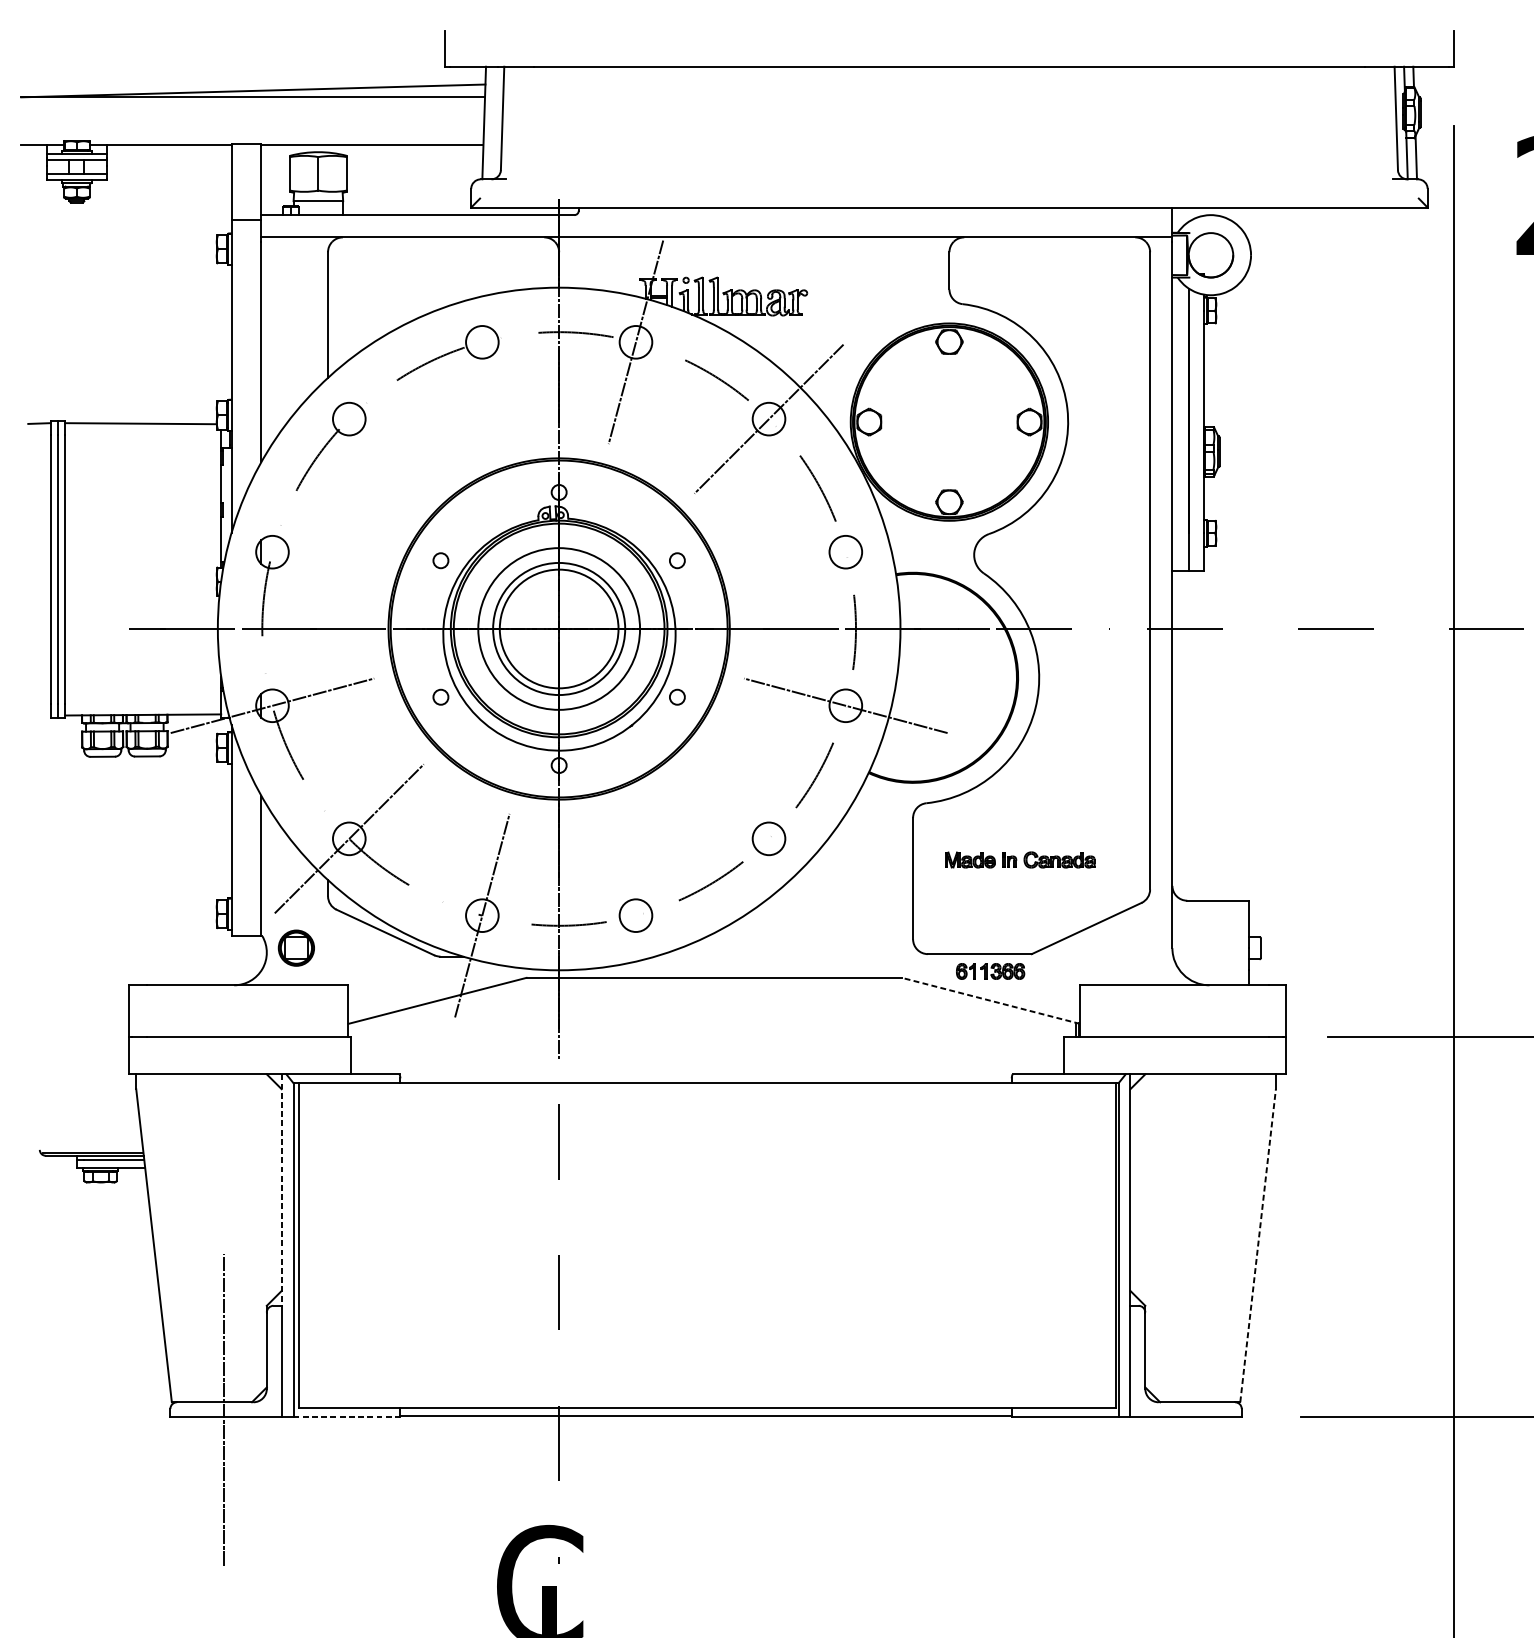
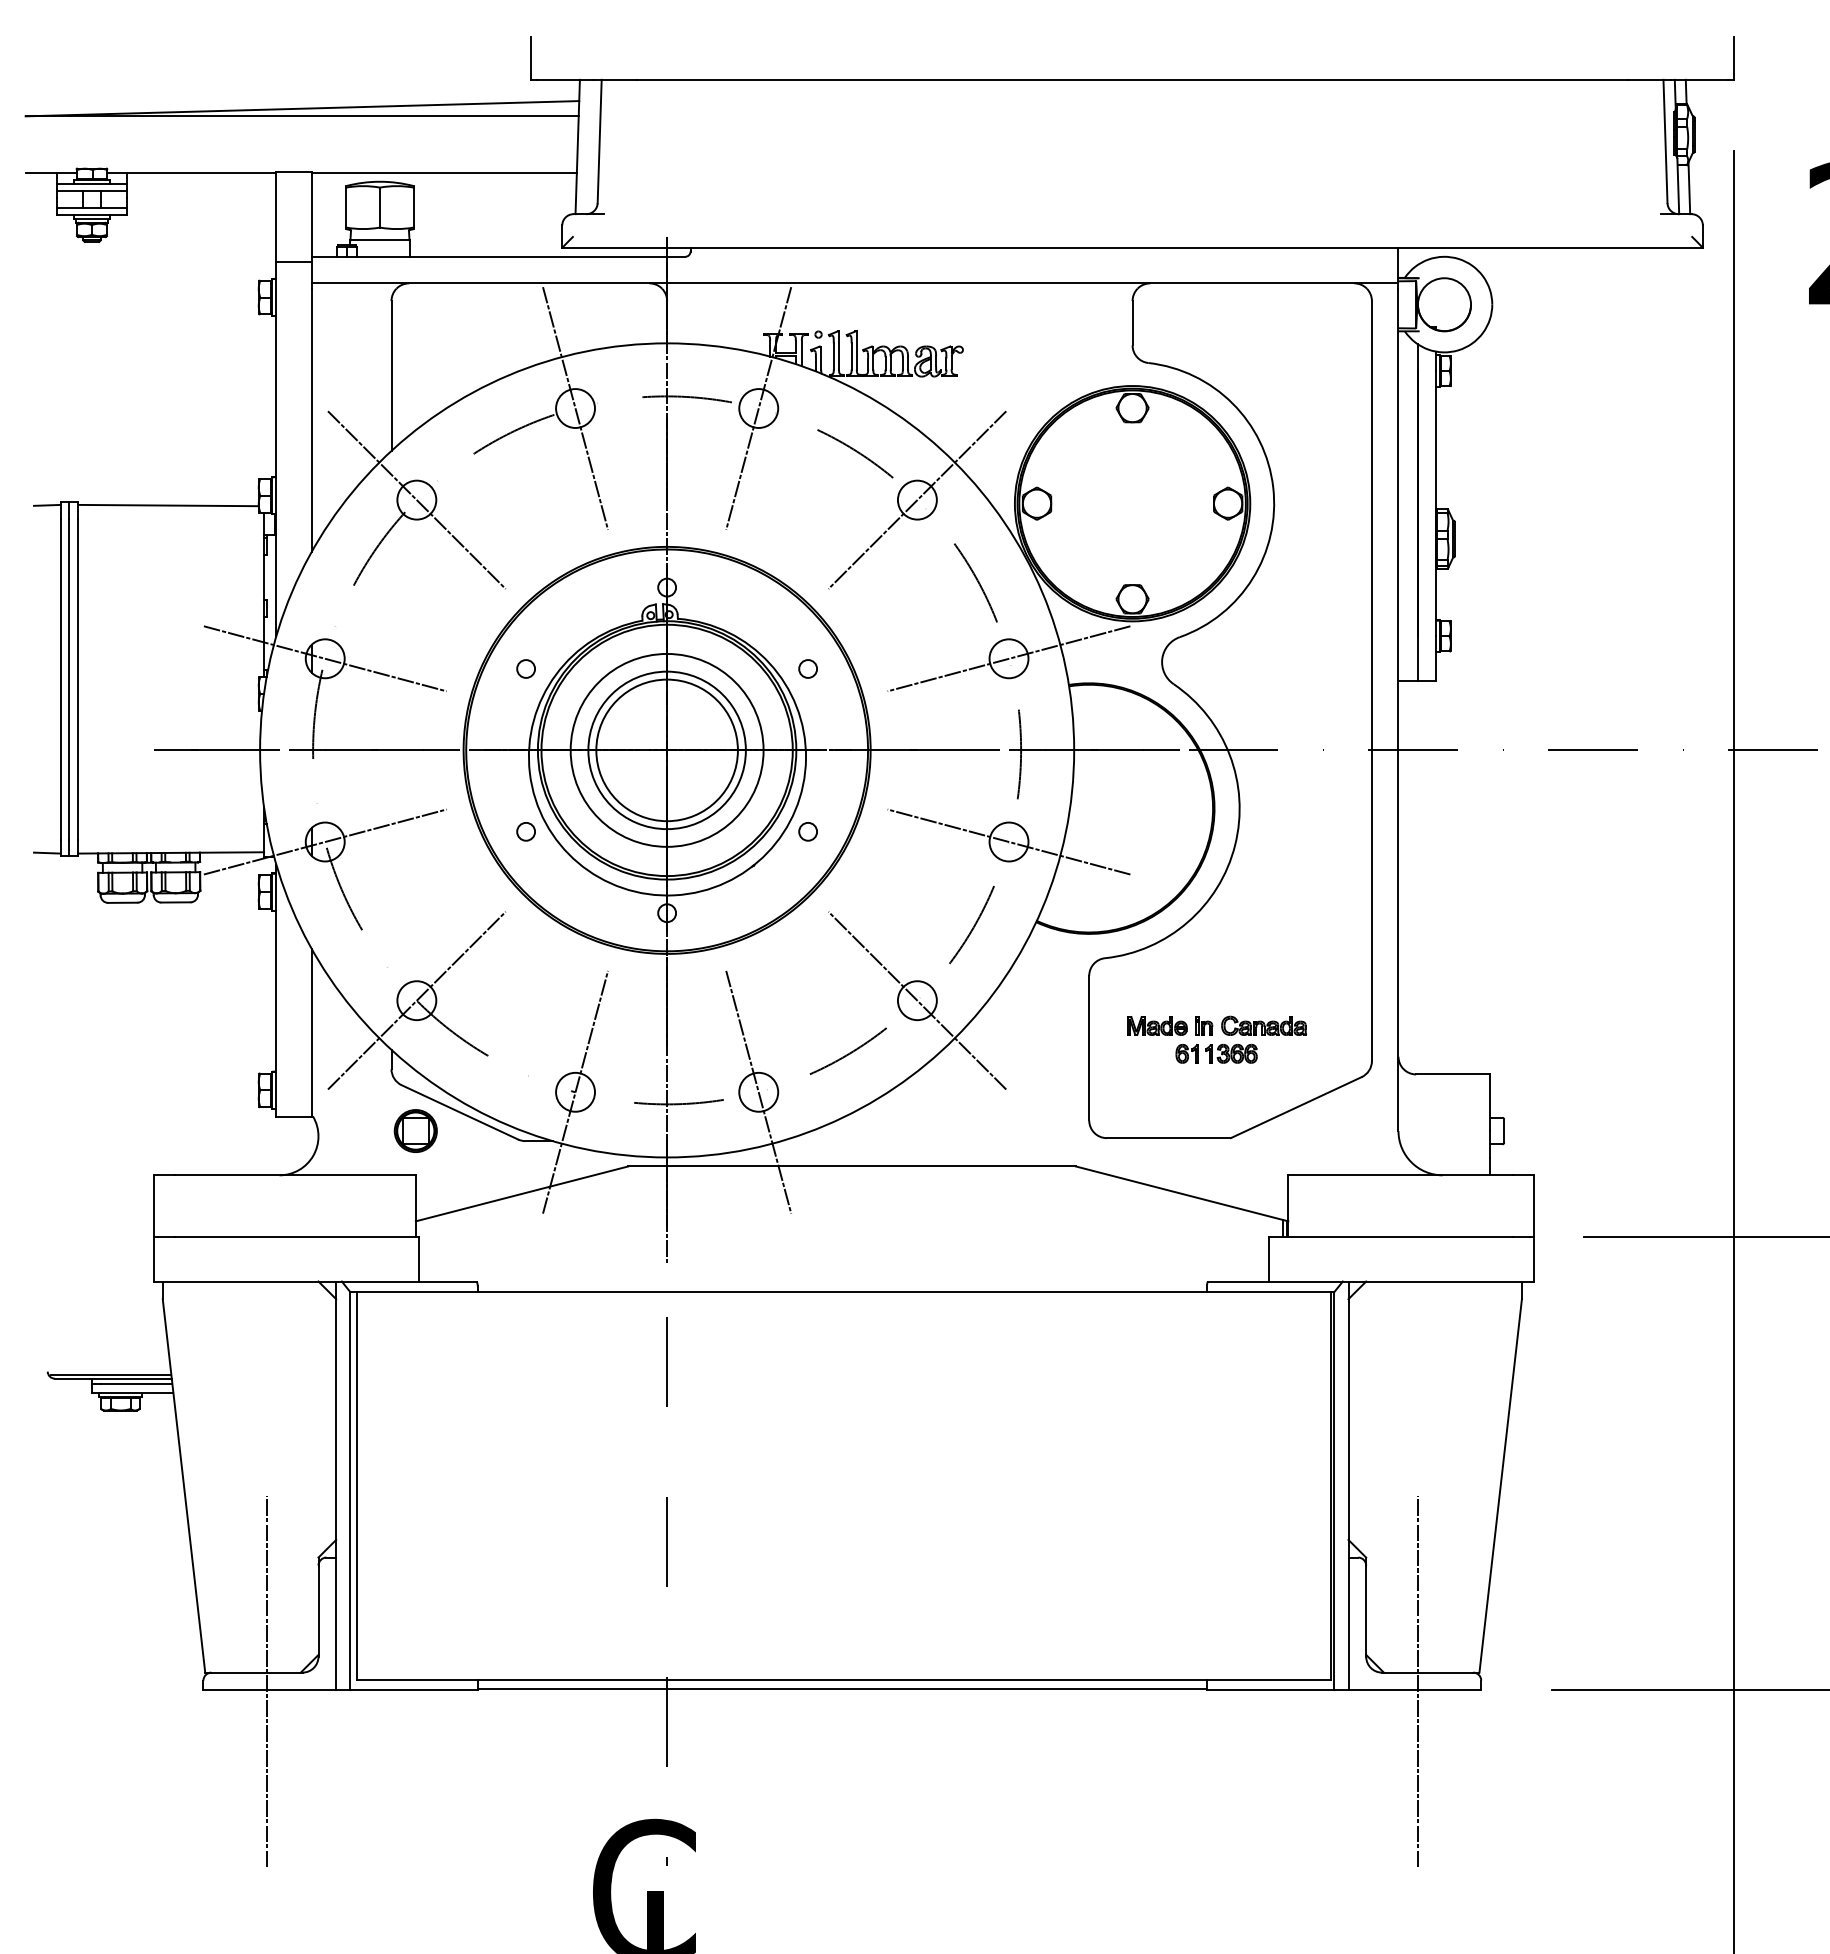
line: (482, 342) -> (575, 408), added
line: (349, 418) -> (416, 499), added
line: (271, 551) -> (324, 658), added
line: (845, 551) -> (1008, 658), added
line: (39, 714) -> (47, 852), added
line: (769, 838) -> (917, 1000), added
line: (635, 915) -> (758, 1091), added
part: (296, 947) -> (415, 1130), moved
part: (990, 971) -> (1216, 1053), moved
line: (991, 1000) -> (1182, 1193), dashed -> solid
line: (281, 1190) -> (336, 1420), dashed -> solid
line: (1257, 1245) -> (1500, 1485), dashed -> solid
line: (1188, 1409) -> (1417, 1681), added
line: (347, 1417) -> (414, 1690), dashed -> solid

